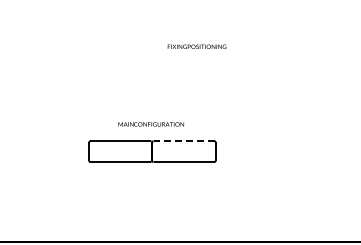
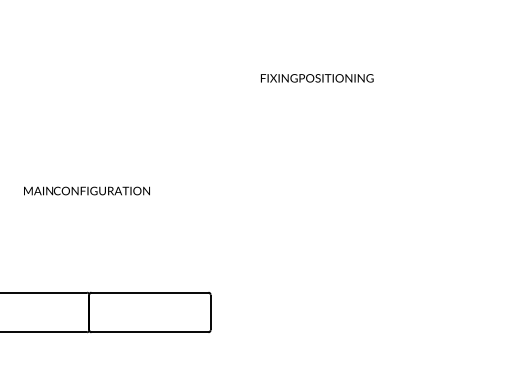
text: (196, 46) -> (316, 77), moved
text: (150, 124) -> (85, 191), moved
line: (184, 141) -> (150, 292), dashed -> solid

